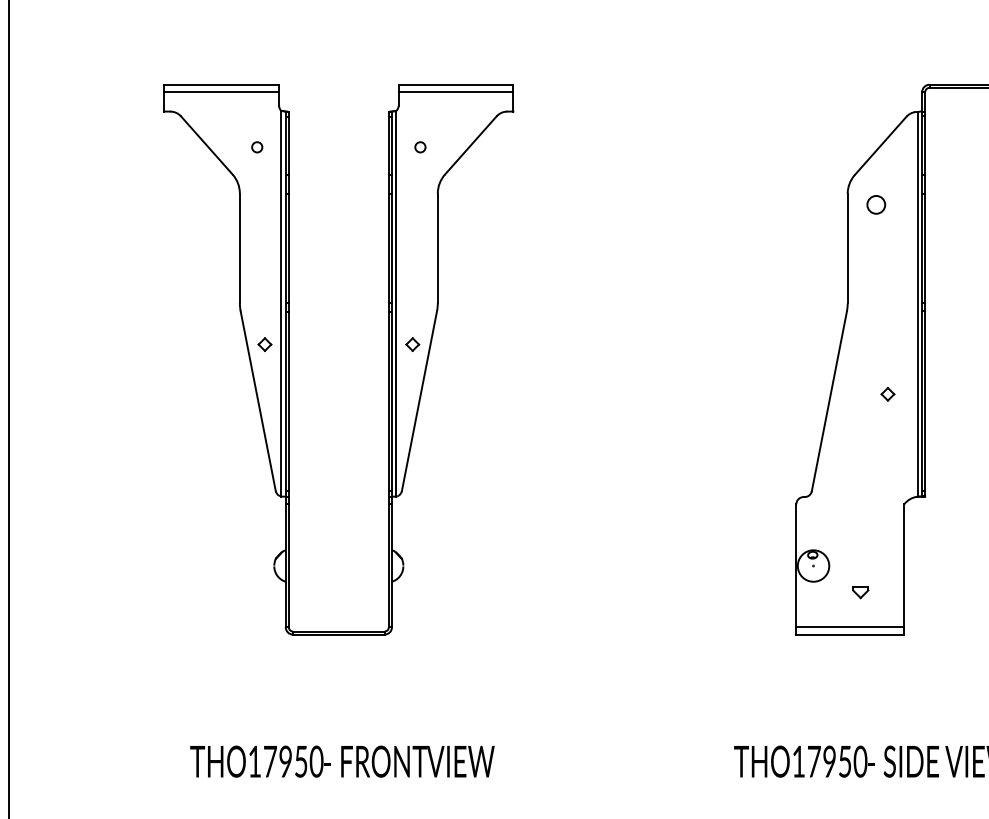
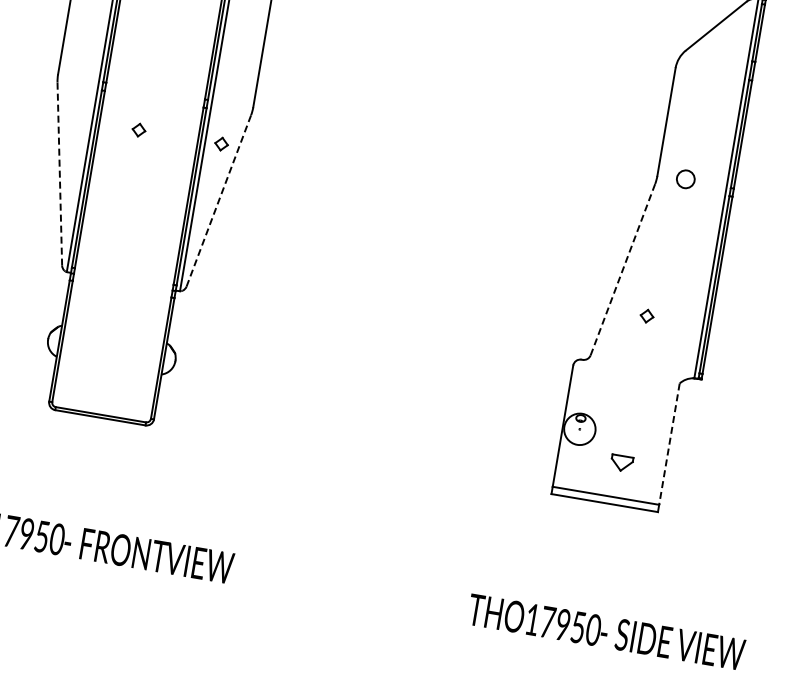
circle: (876, 204) -> (686, 178), moved
part: (264, 344) -> (138, 129), moved
part: (887, 393) -> (646, 315), moved
line: (258, 401) -> (60, 174), solid -> dashed
line: (419, 401) -> (218, 201), solid -> dashed
line: (829, 401) -> (623, 269), solid -> dashed
line: (904, 565) -> (669, 443), solid -> dashed
part: (860, 592) -> (621, 463), size x1.4

